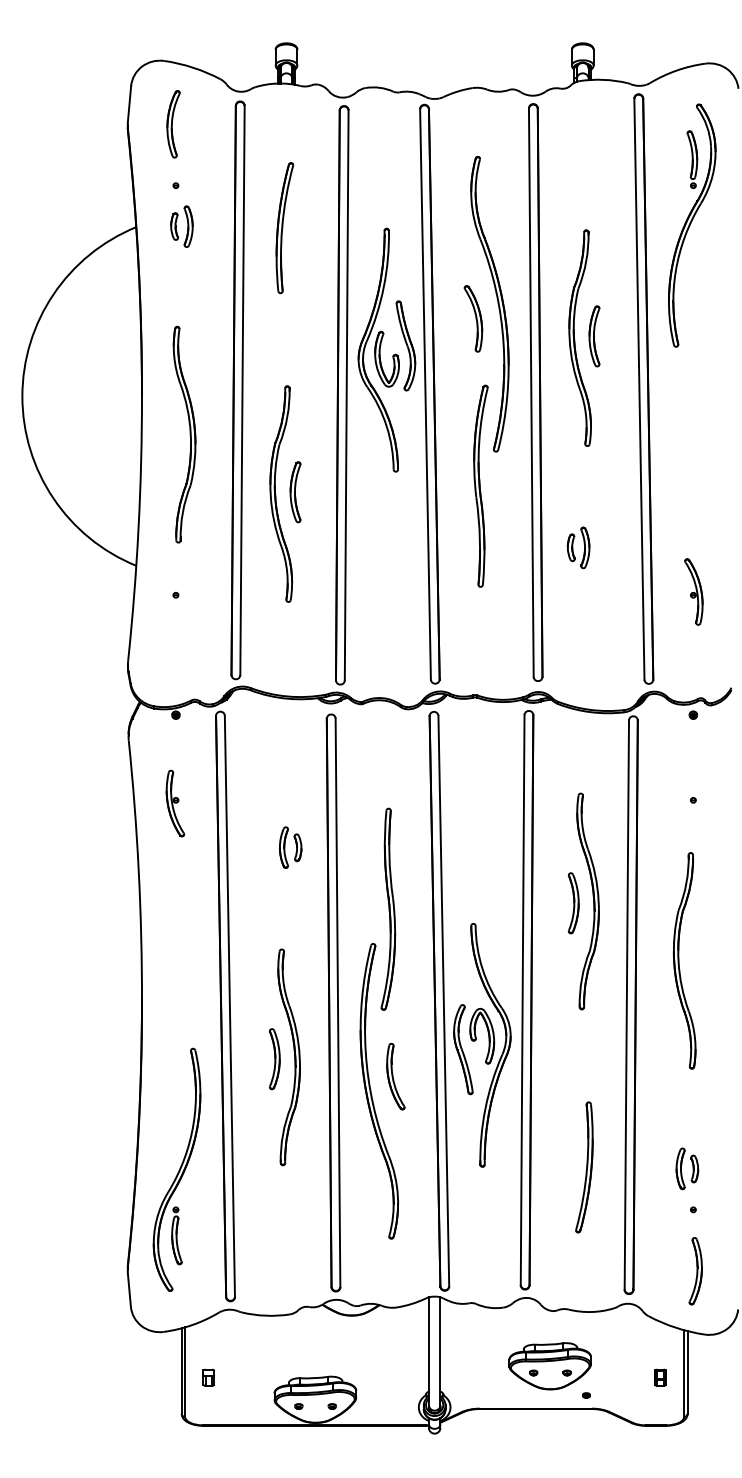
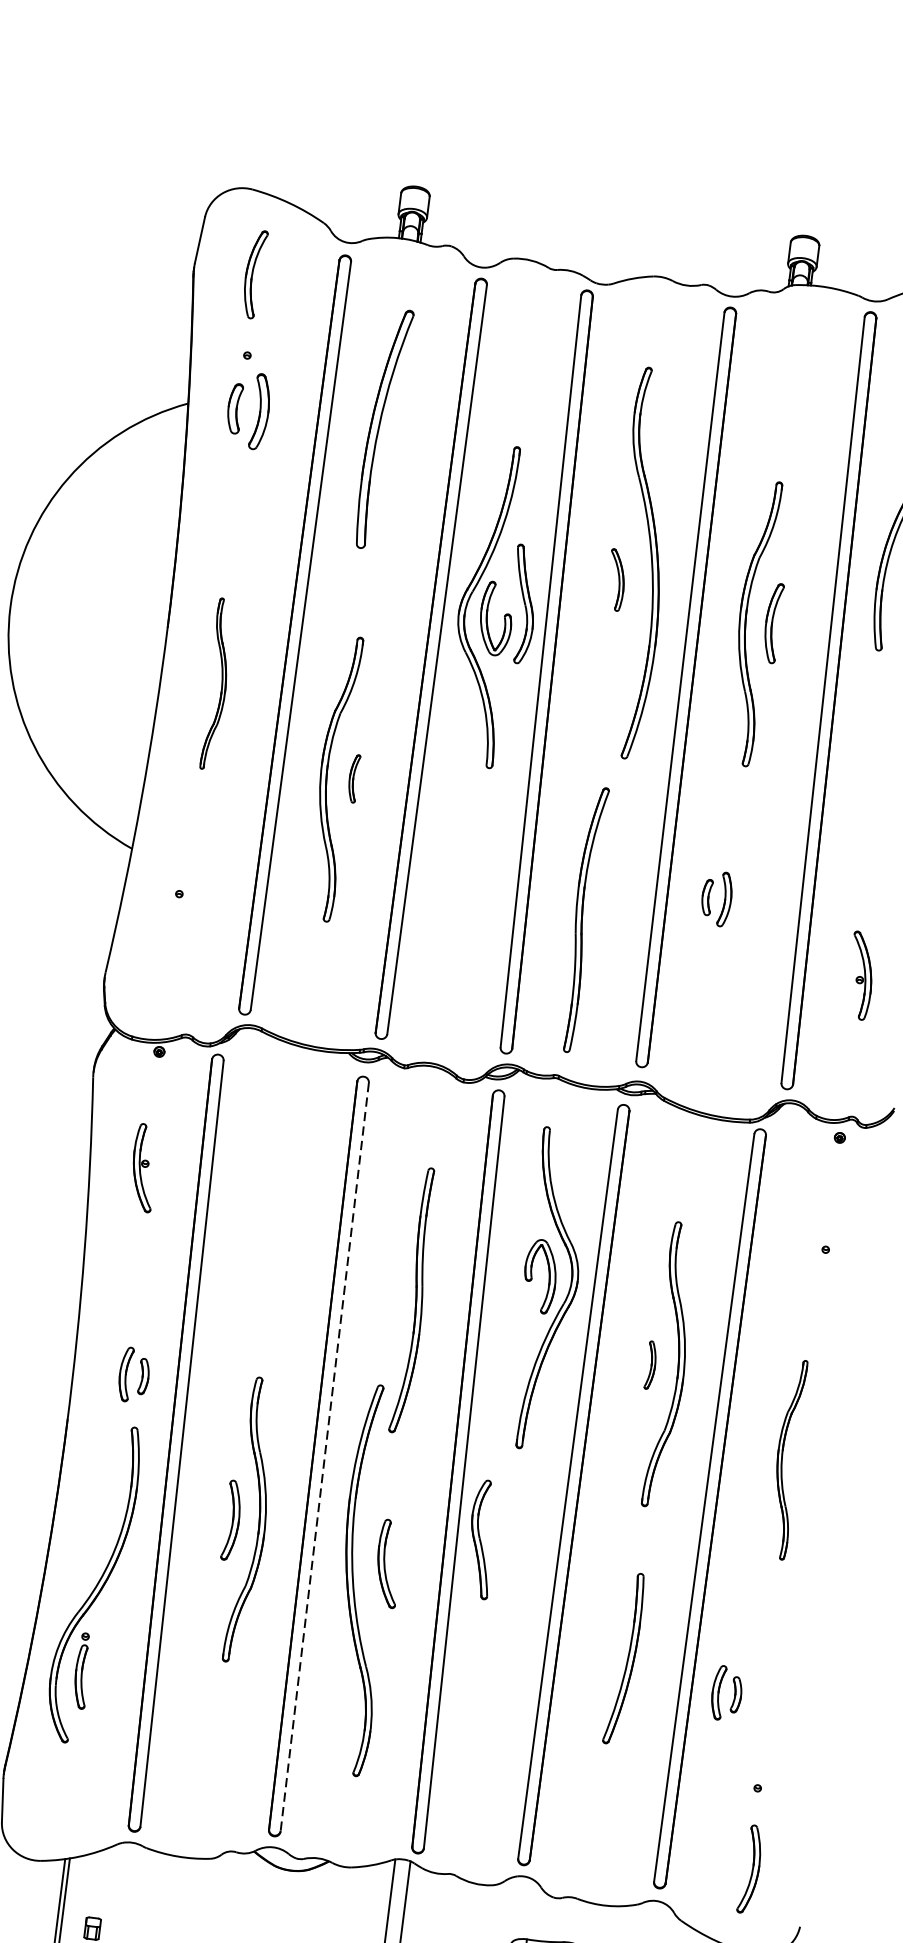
part: (181, 226) -> (247, 410), size x1.4
part: (284, 228) -> (383, 429), size x1.4
part: (473, 318) -> (616, 579), size x0.7
part: (184, 434) -> (217, 684), size x0.6
part: (480, 485) -> (583, 918), moved
part: (295, 492) -> (353, 778), size x0.6
part: (290, 847) -> (134, 1375), moved
part: (573, 903) -> (650, 1365), size x0.6
part: (388, 908) -> (414, 1299), moved
part: (684, 960) -> (787, 1458), size x0.7
line: (338, 1003) -> (325, 1458), solid -> dashed
part: (490, 1045) -> (549, 1289), moved
part: (584, 1167) -> (624, 1658), moved
part: (687, 1168) -> (727, 1693), moved
part: (176, 1169) -> (93, 1583), moved

